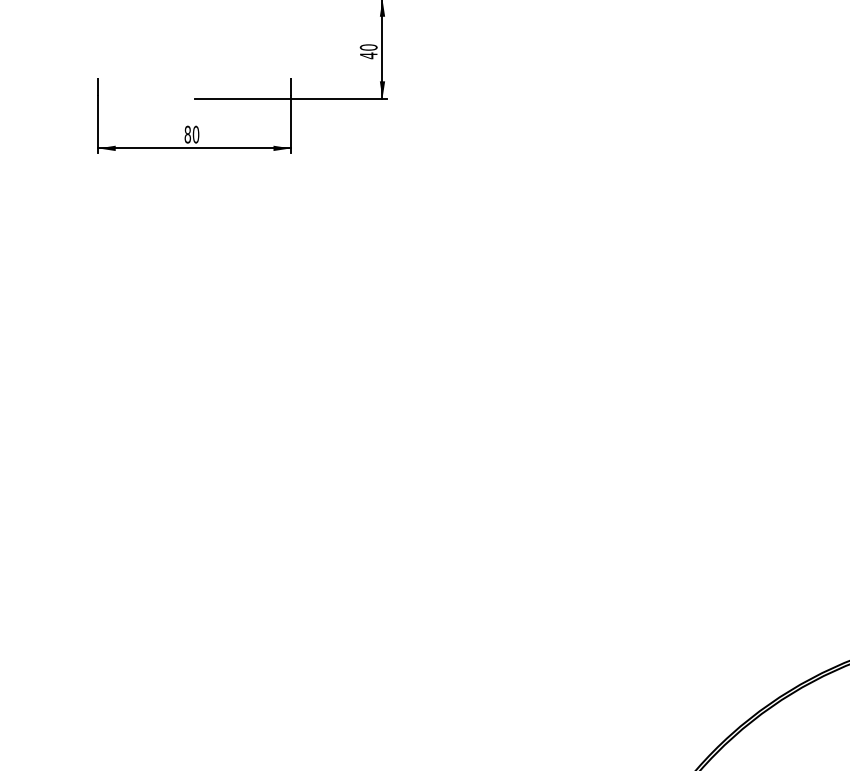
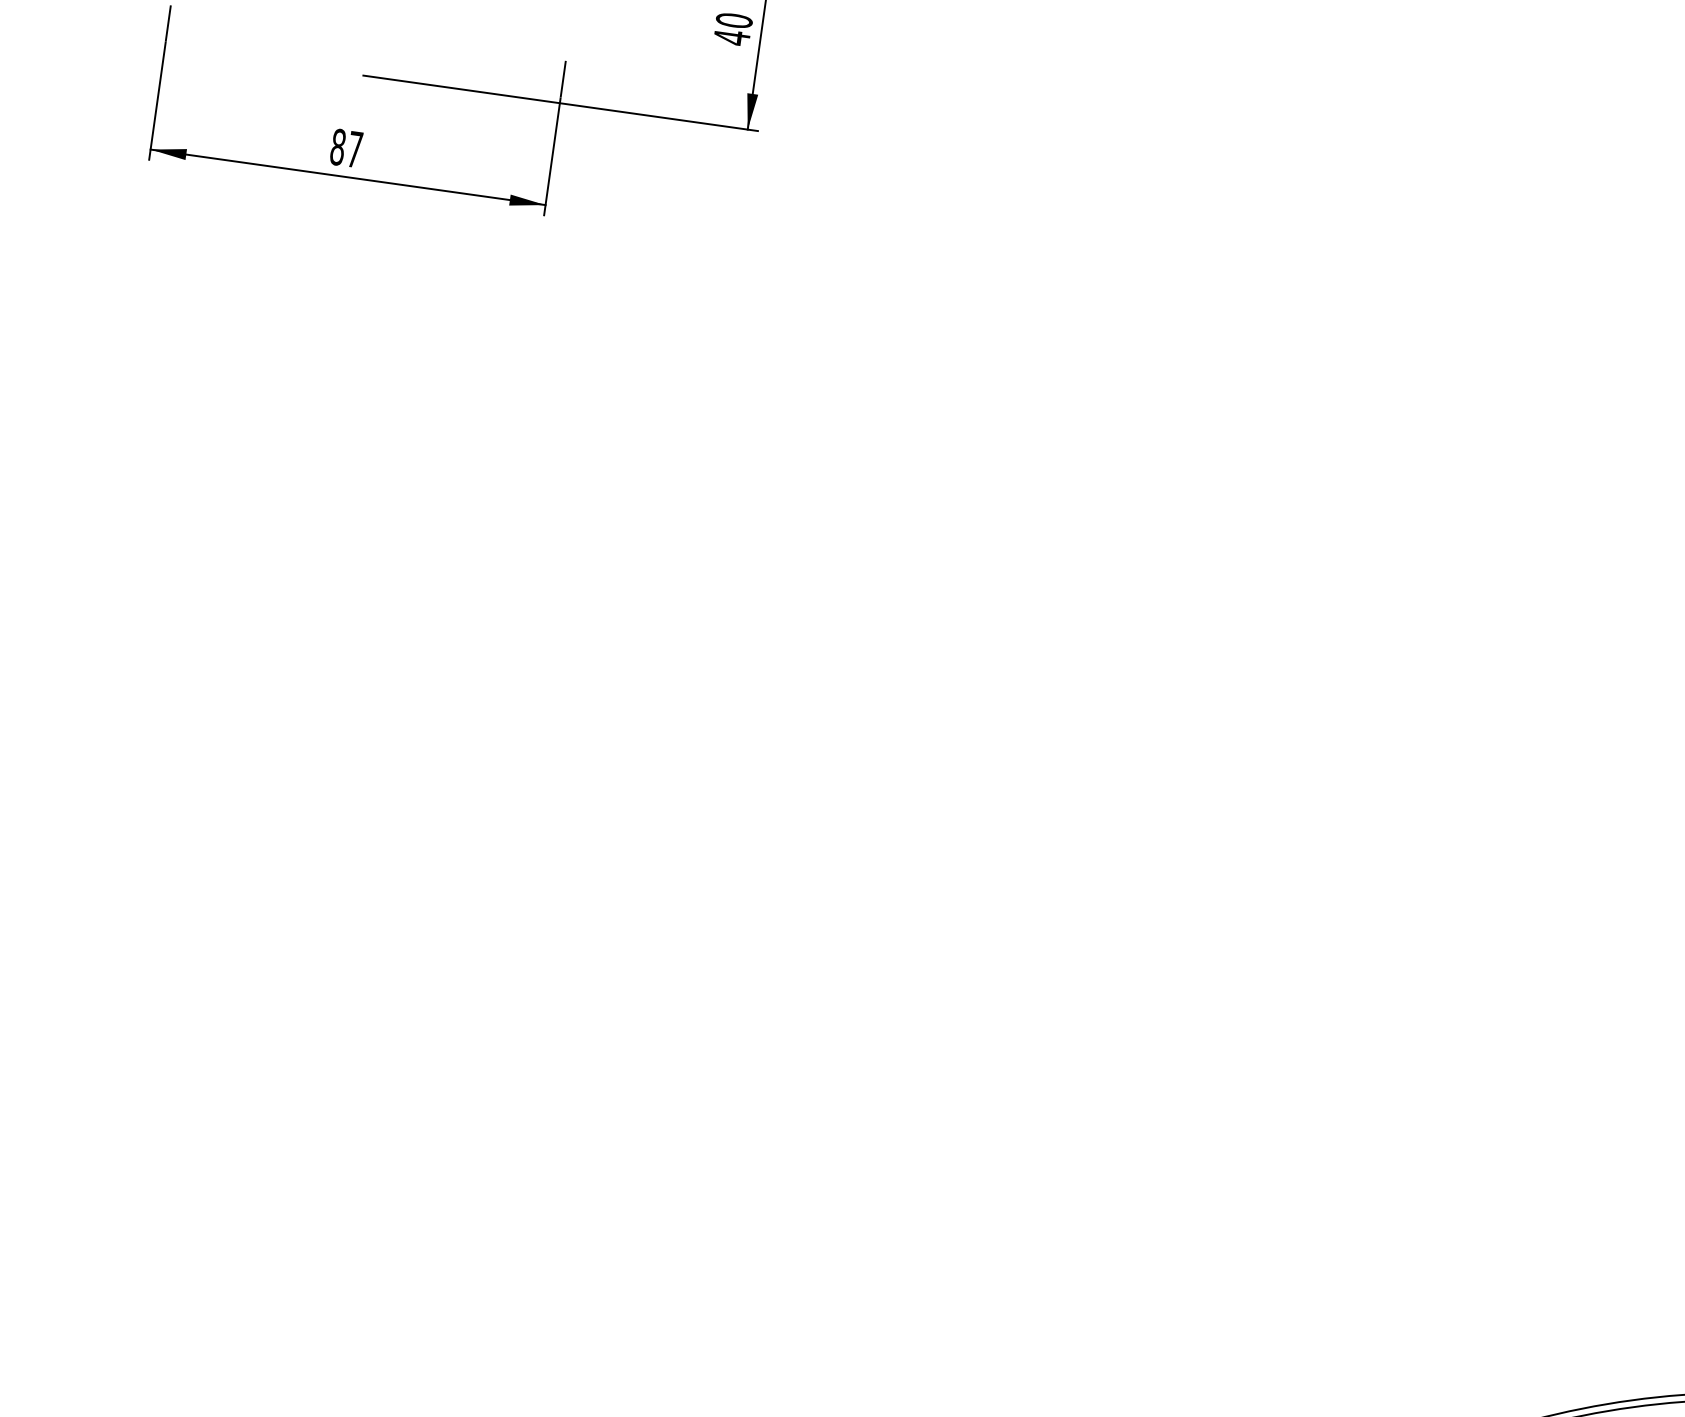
text: (195, 134) -> (353, 149), 80 -> 87

